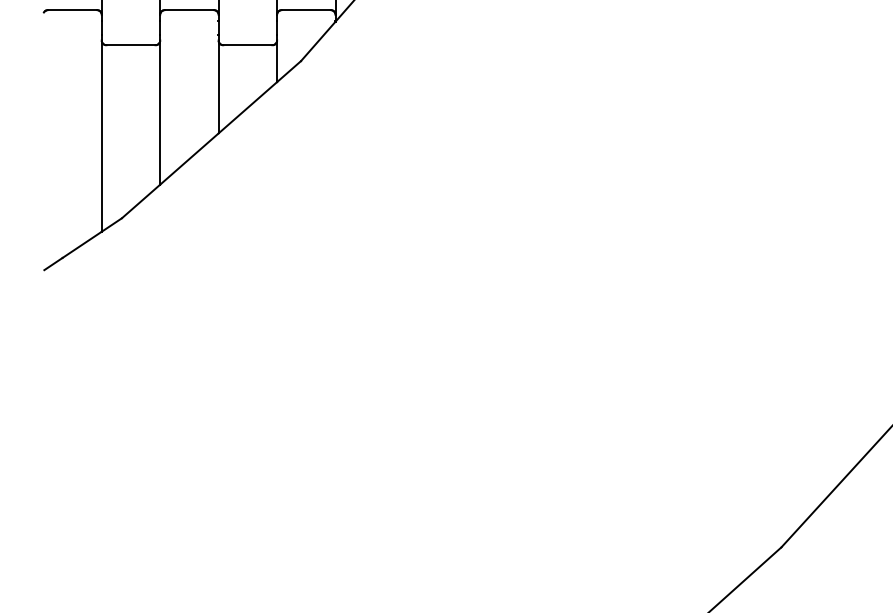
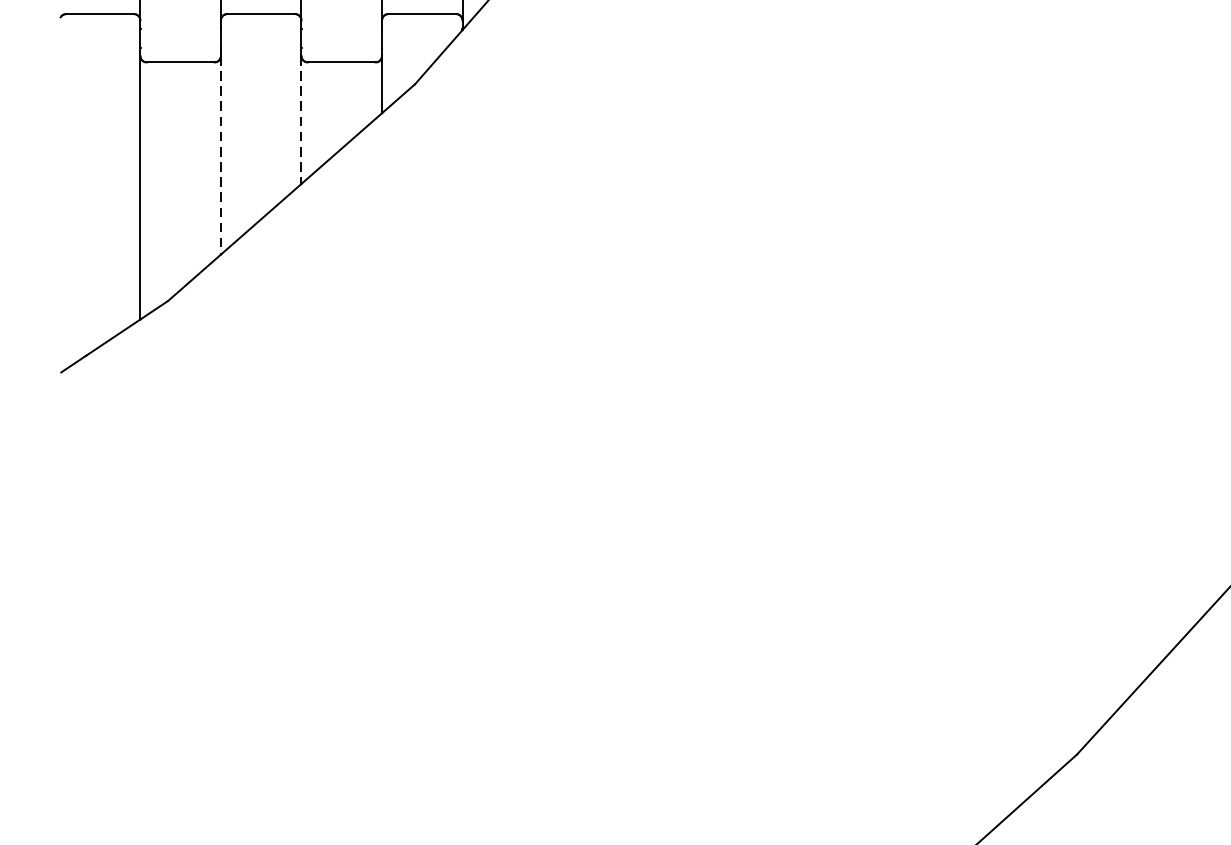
line: (218, 87) -> (301, 120), solid -> dashed
line: (160, 113) -> (221, 156), solid -> dashed

